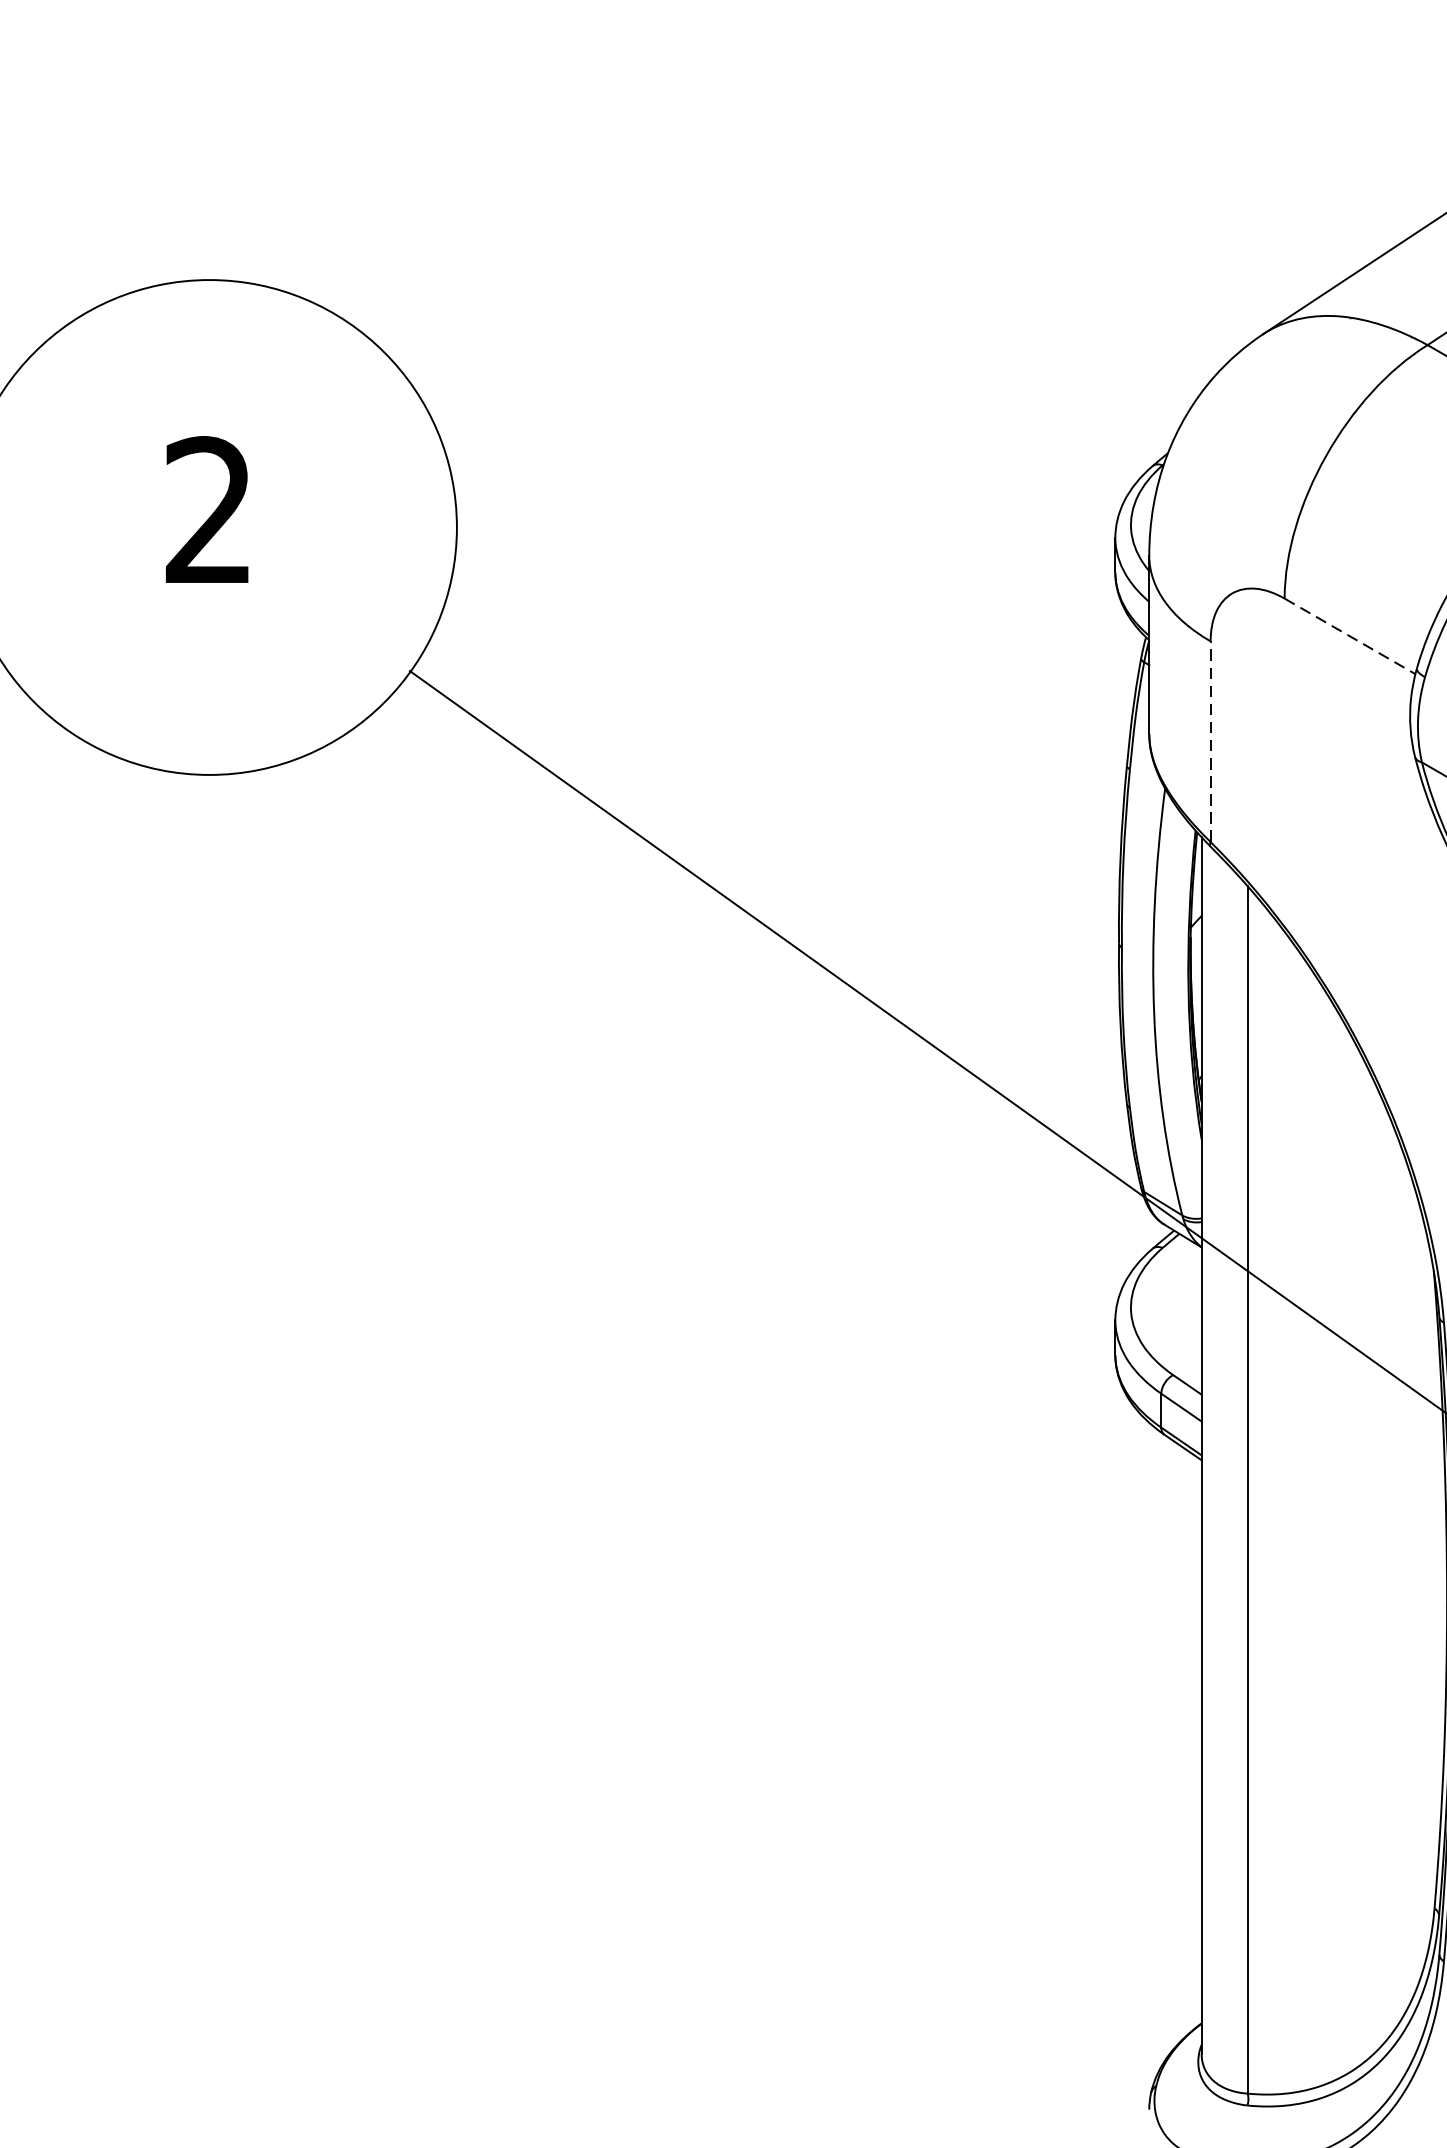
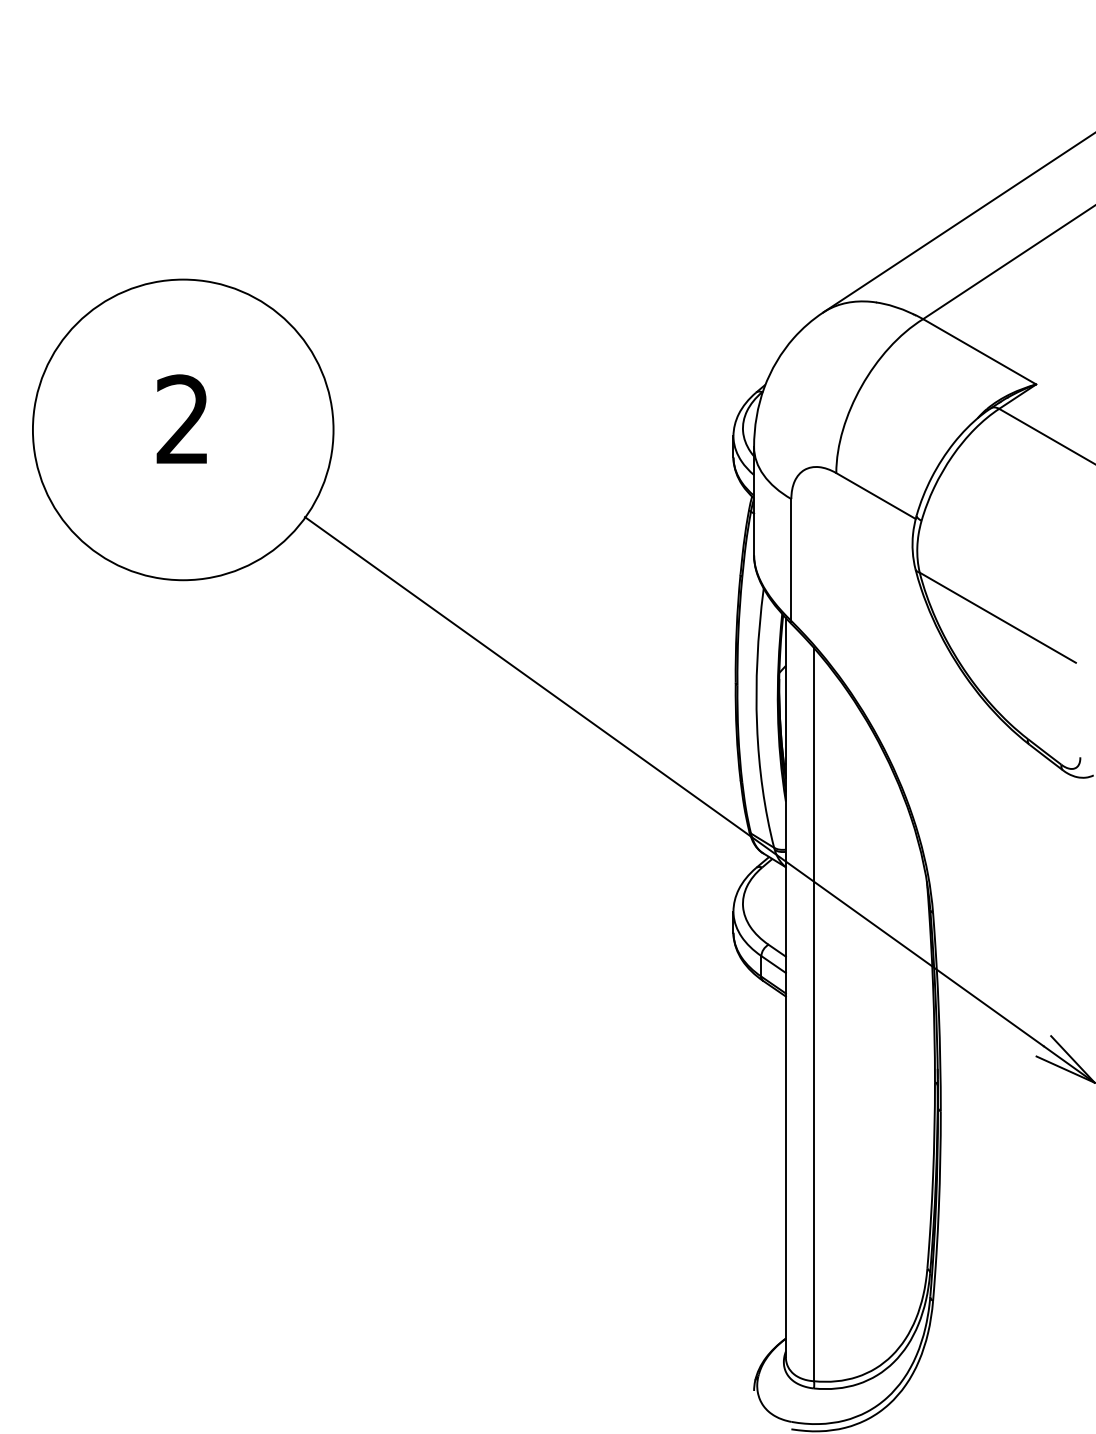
line: (1350, 637) -> (876, 496), dashed -> solid
line: (1210, 742) -> (791, 560), dashed -> solid

